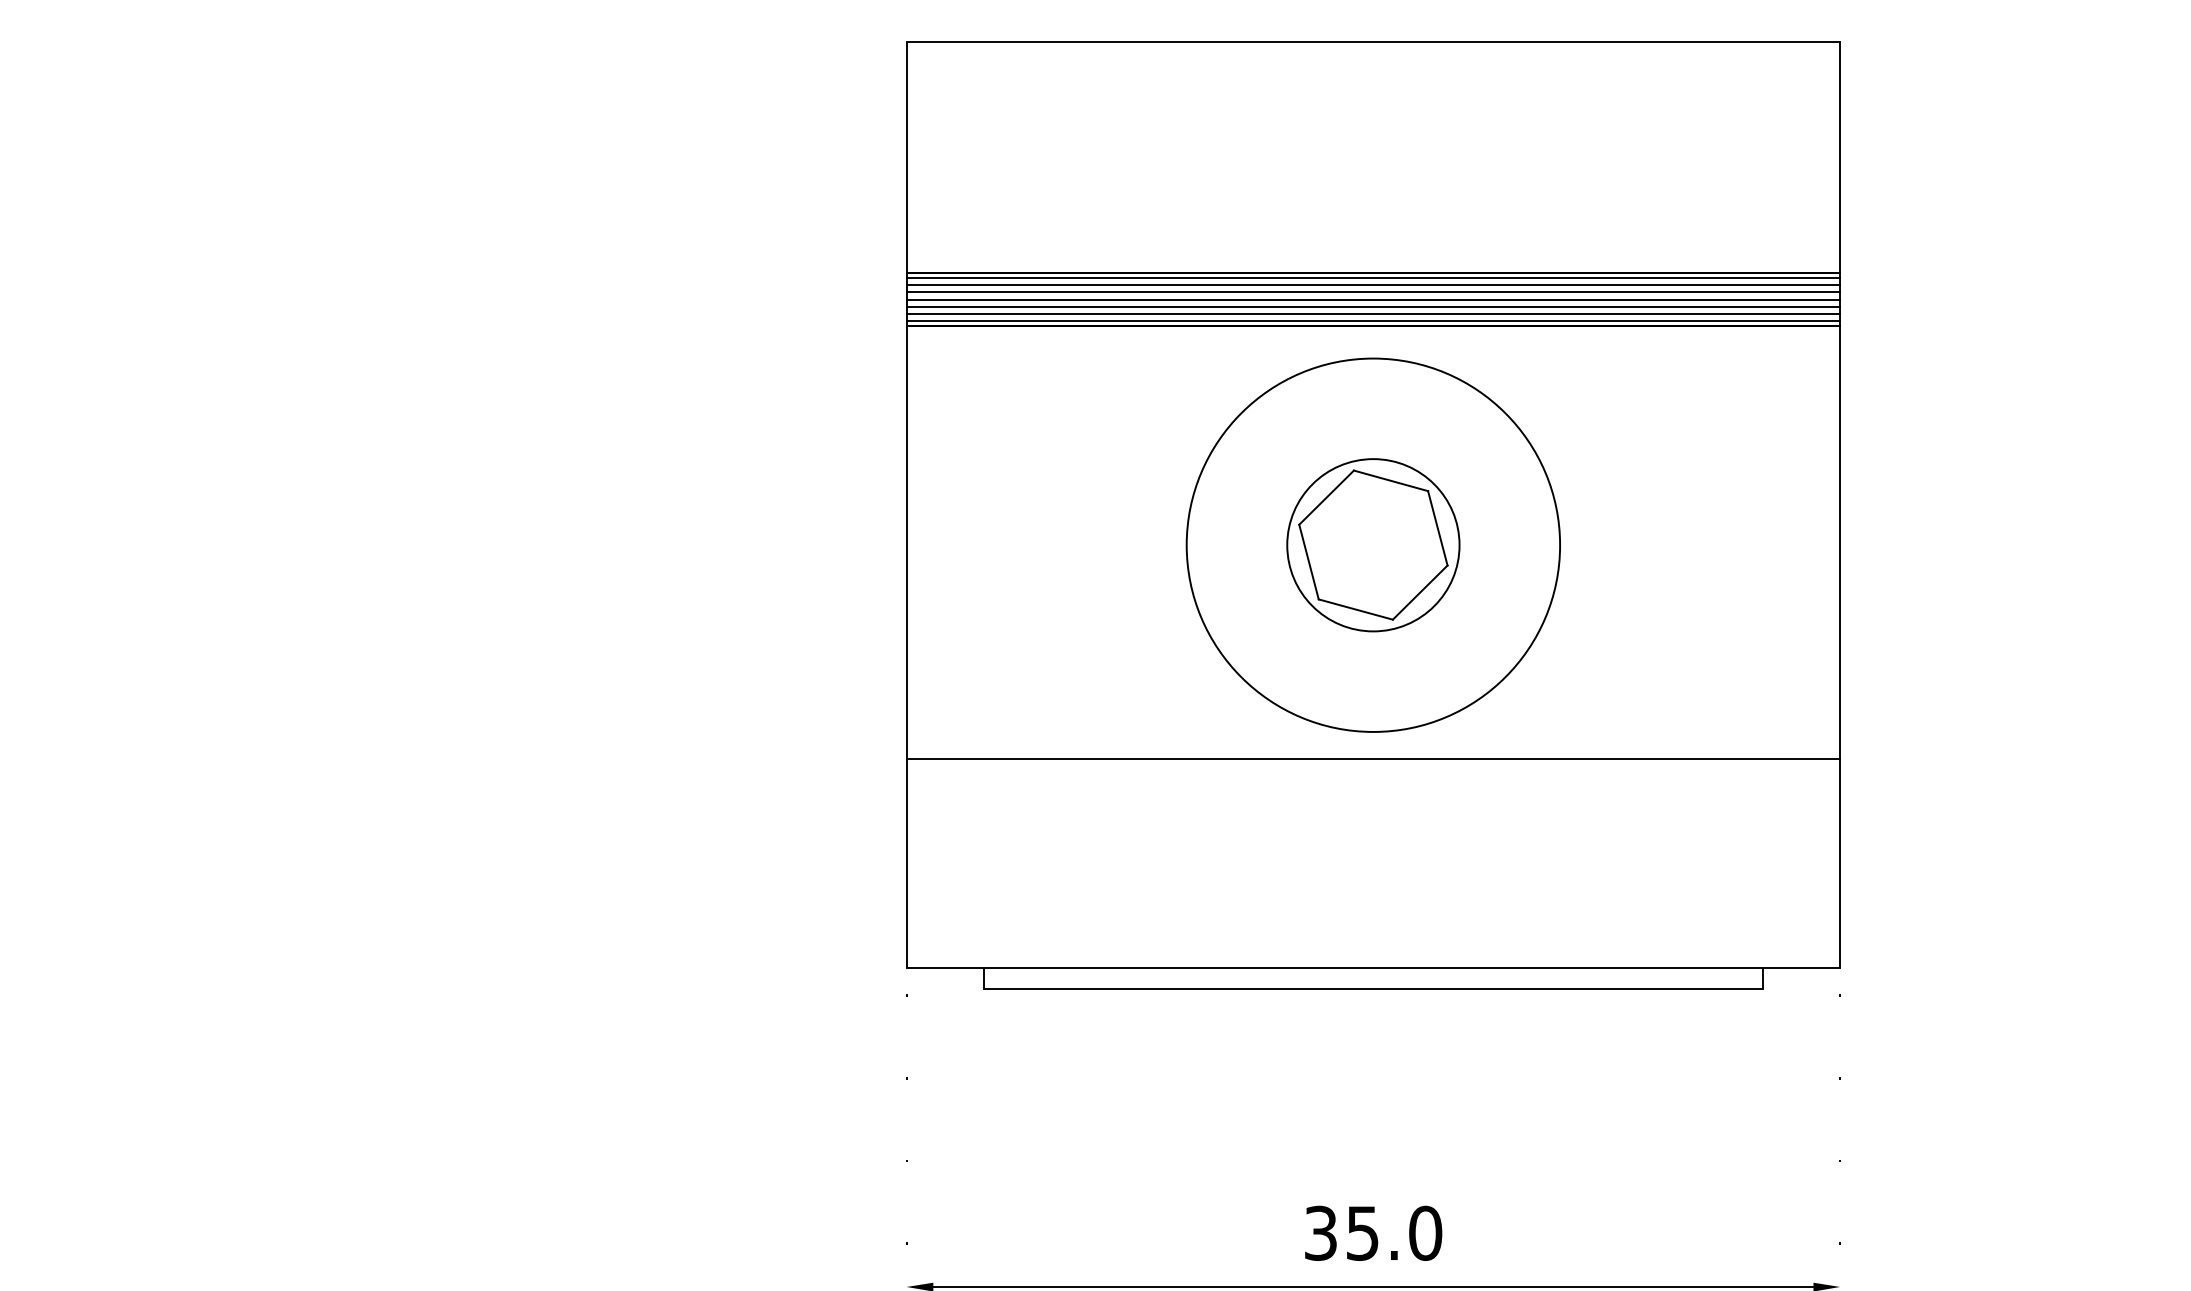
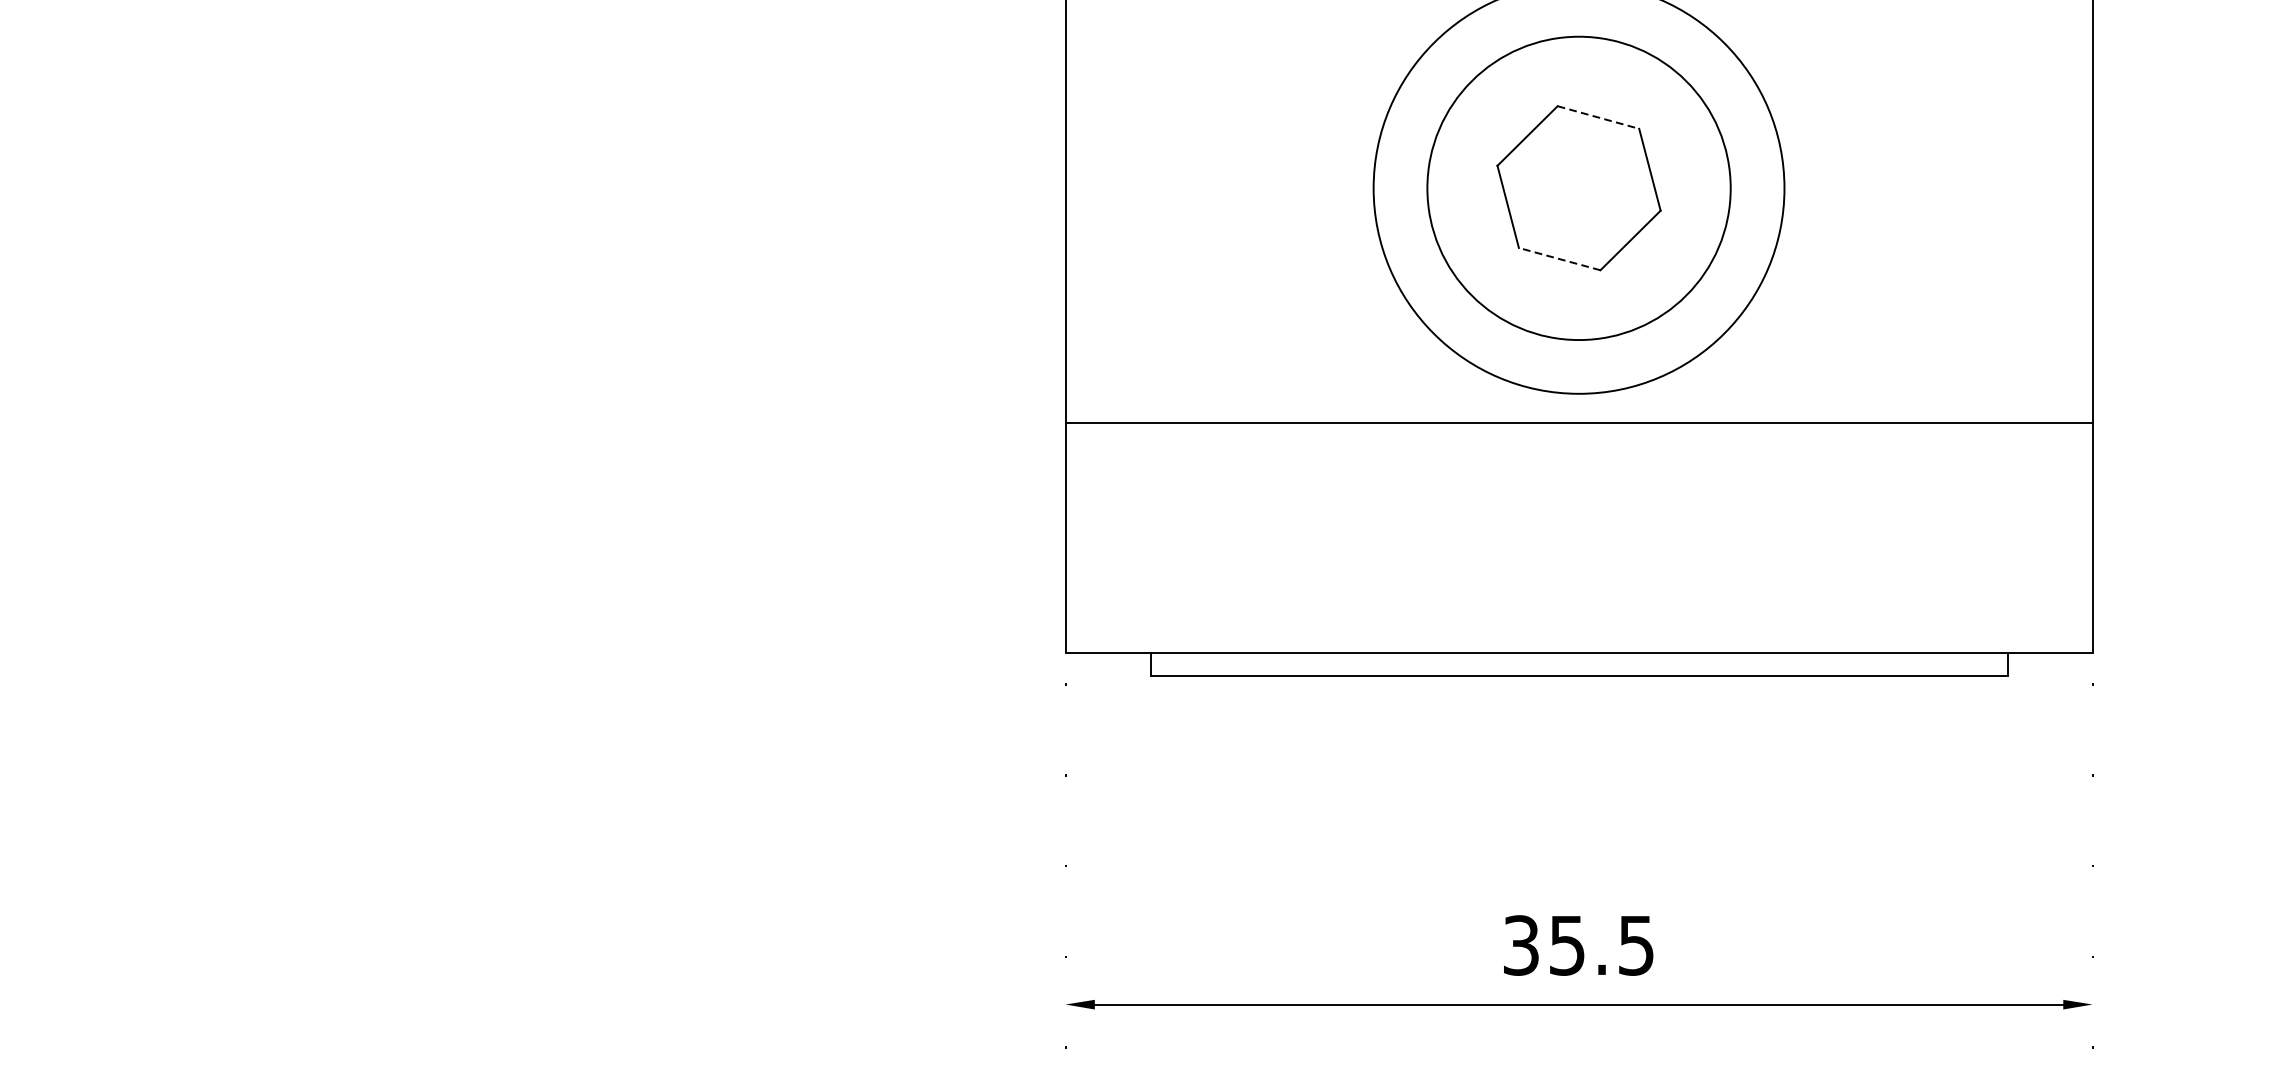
line: (1391, 480) -> (1598, 117), solid -> dashed
circle: (1373, 545) -> (1579, 188), size x1.6
line: (1355, 609) -> (1559, 259), solid -> dashed
text: (1425, 1232) -> (1636, 944), 35.0 -> 35.5

